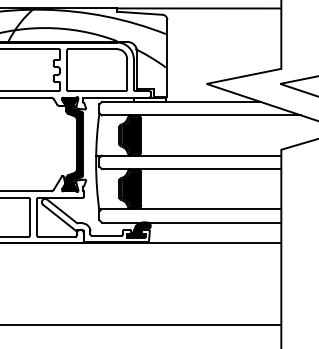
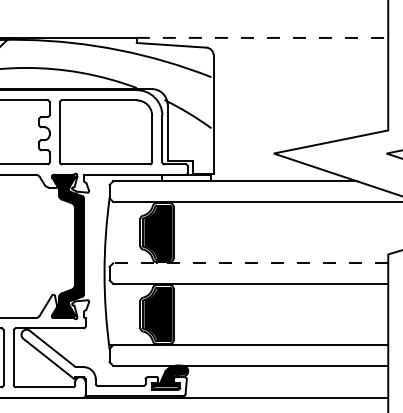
line: (199, 8) -> (262, 37), solid -> dashed
line: (188, 155) -> (246, 263), solid -> dashed

